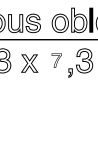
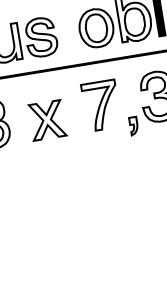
part: (56, 60) -> (101, 105), size x1.67

